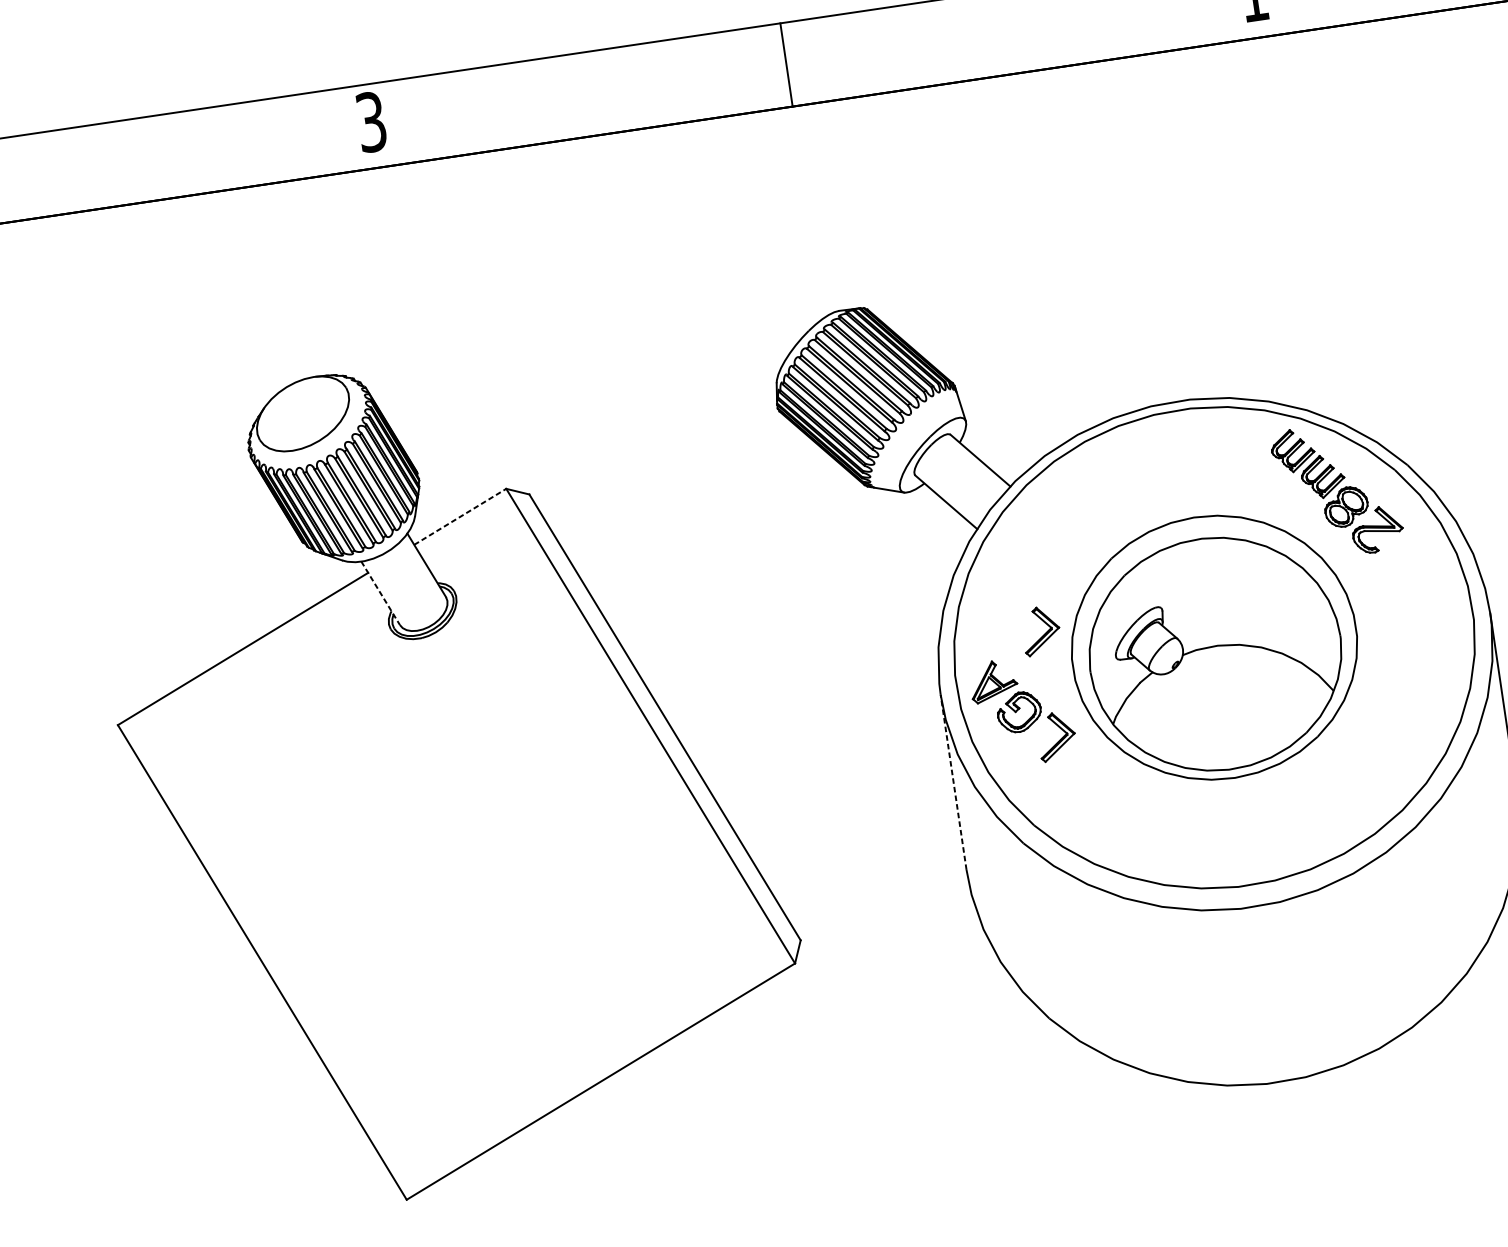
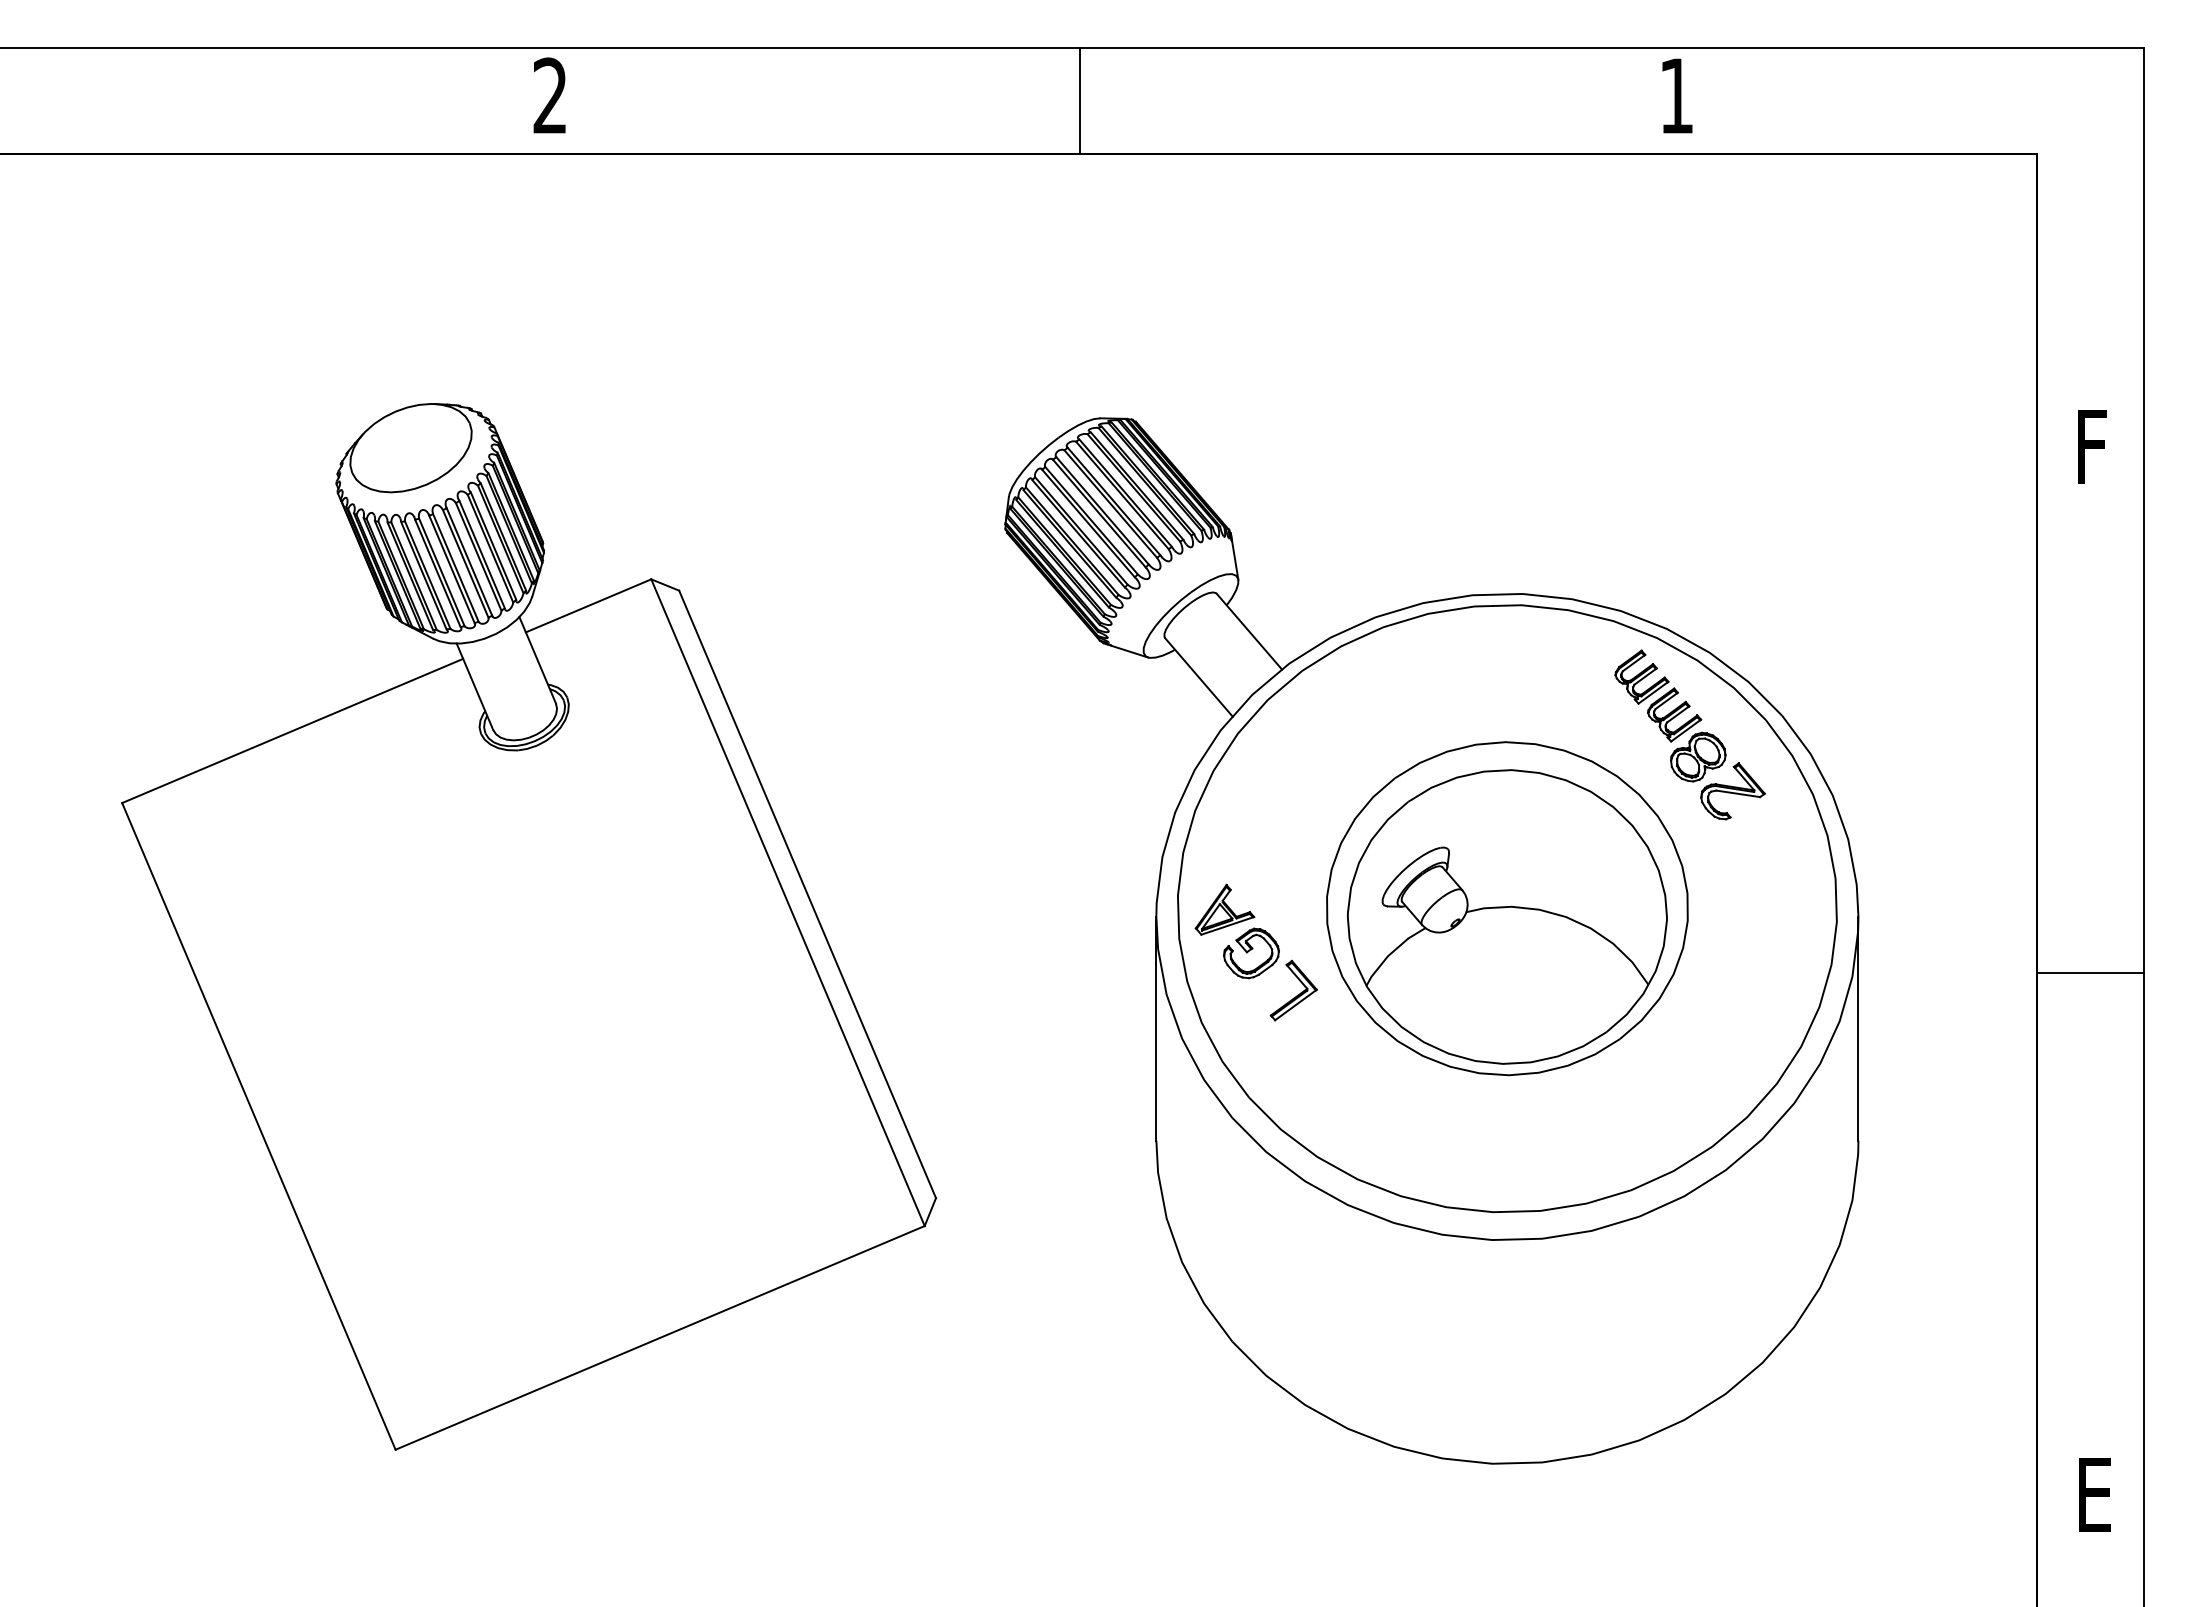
text: (370, 121) -> (549, 95), 3 -> 2
line: (460, 516) -> (589, 605), dashed -> solid
line: (381, 593) -> (475, 687), dashed -> solid
part: (1040, 630) -> (1293, 855), removed
line: (953, 782) -> (1156, 1028), dashed -> solid

